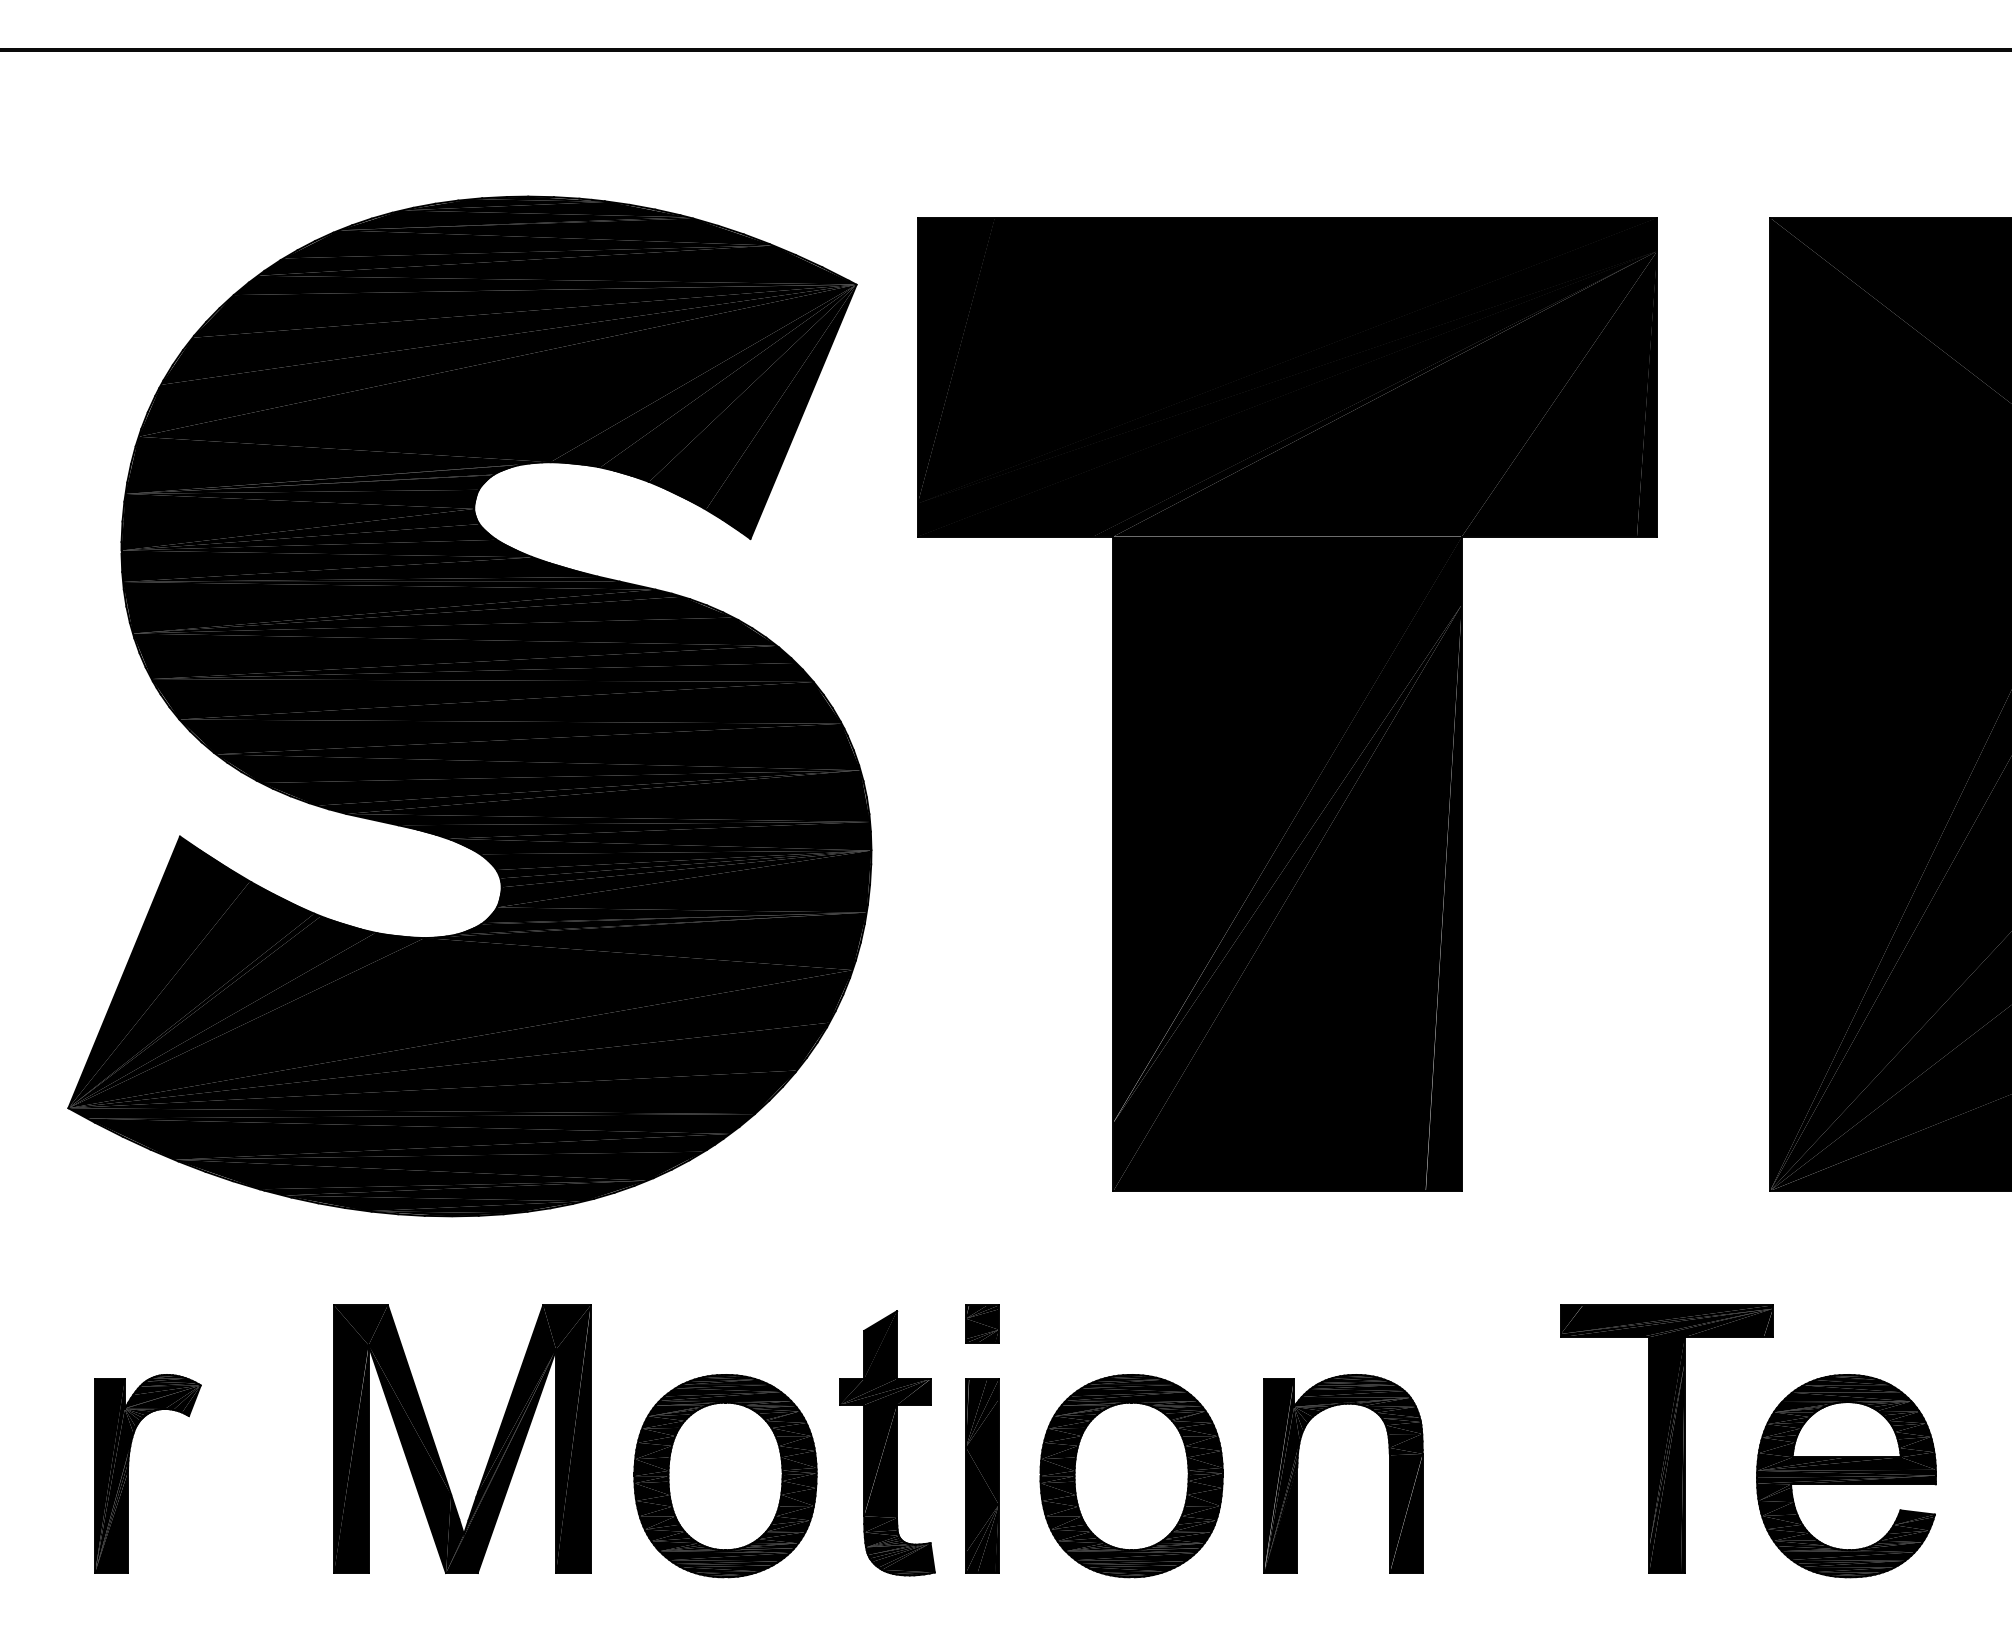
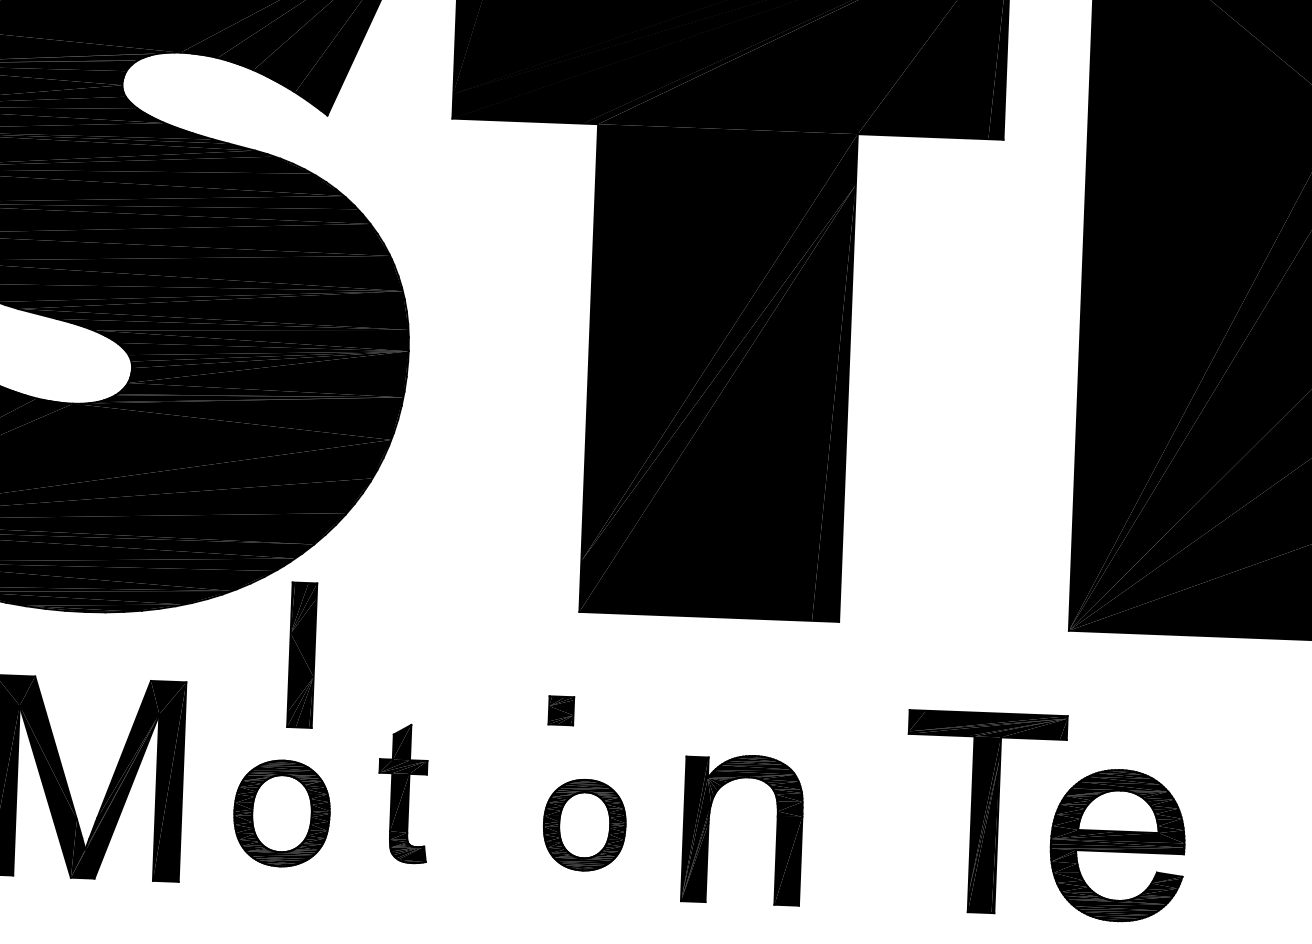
part: (982, 1323) -> (561, 710), moved
part: (887, 1443) -> (403, 793), size x0.7
part: (982, 1475) -> (302, 654), moved
part: (725, 1476) -> (281, 813), size x0.7
part: (1131, 1476) -> (584, 825), size x0.6

